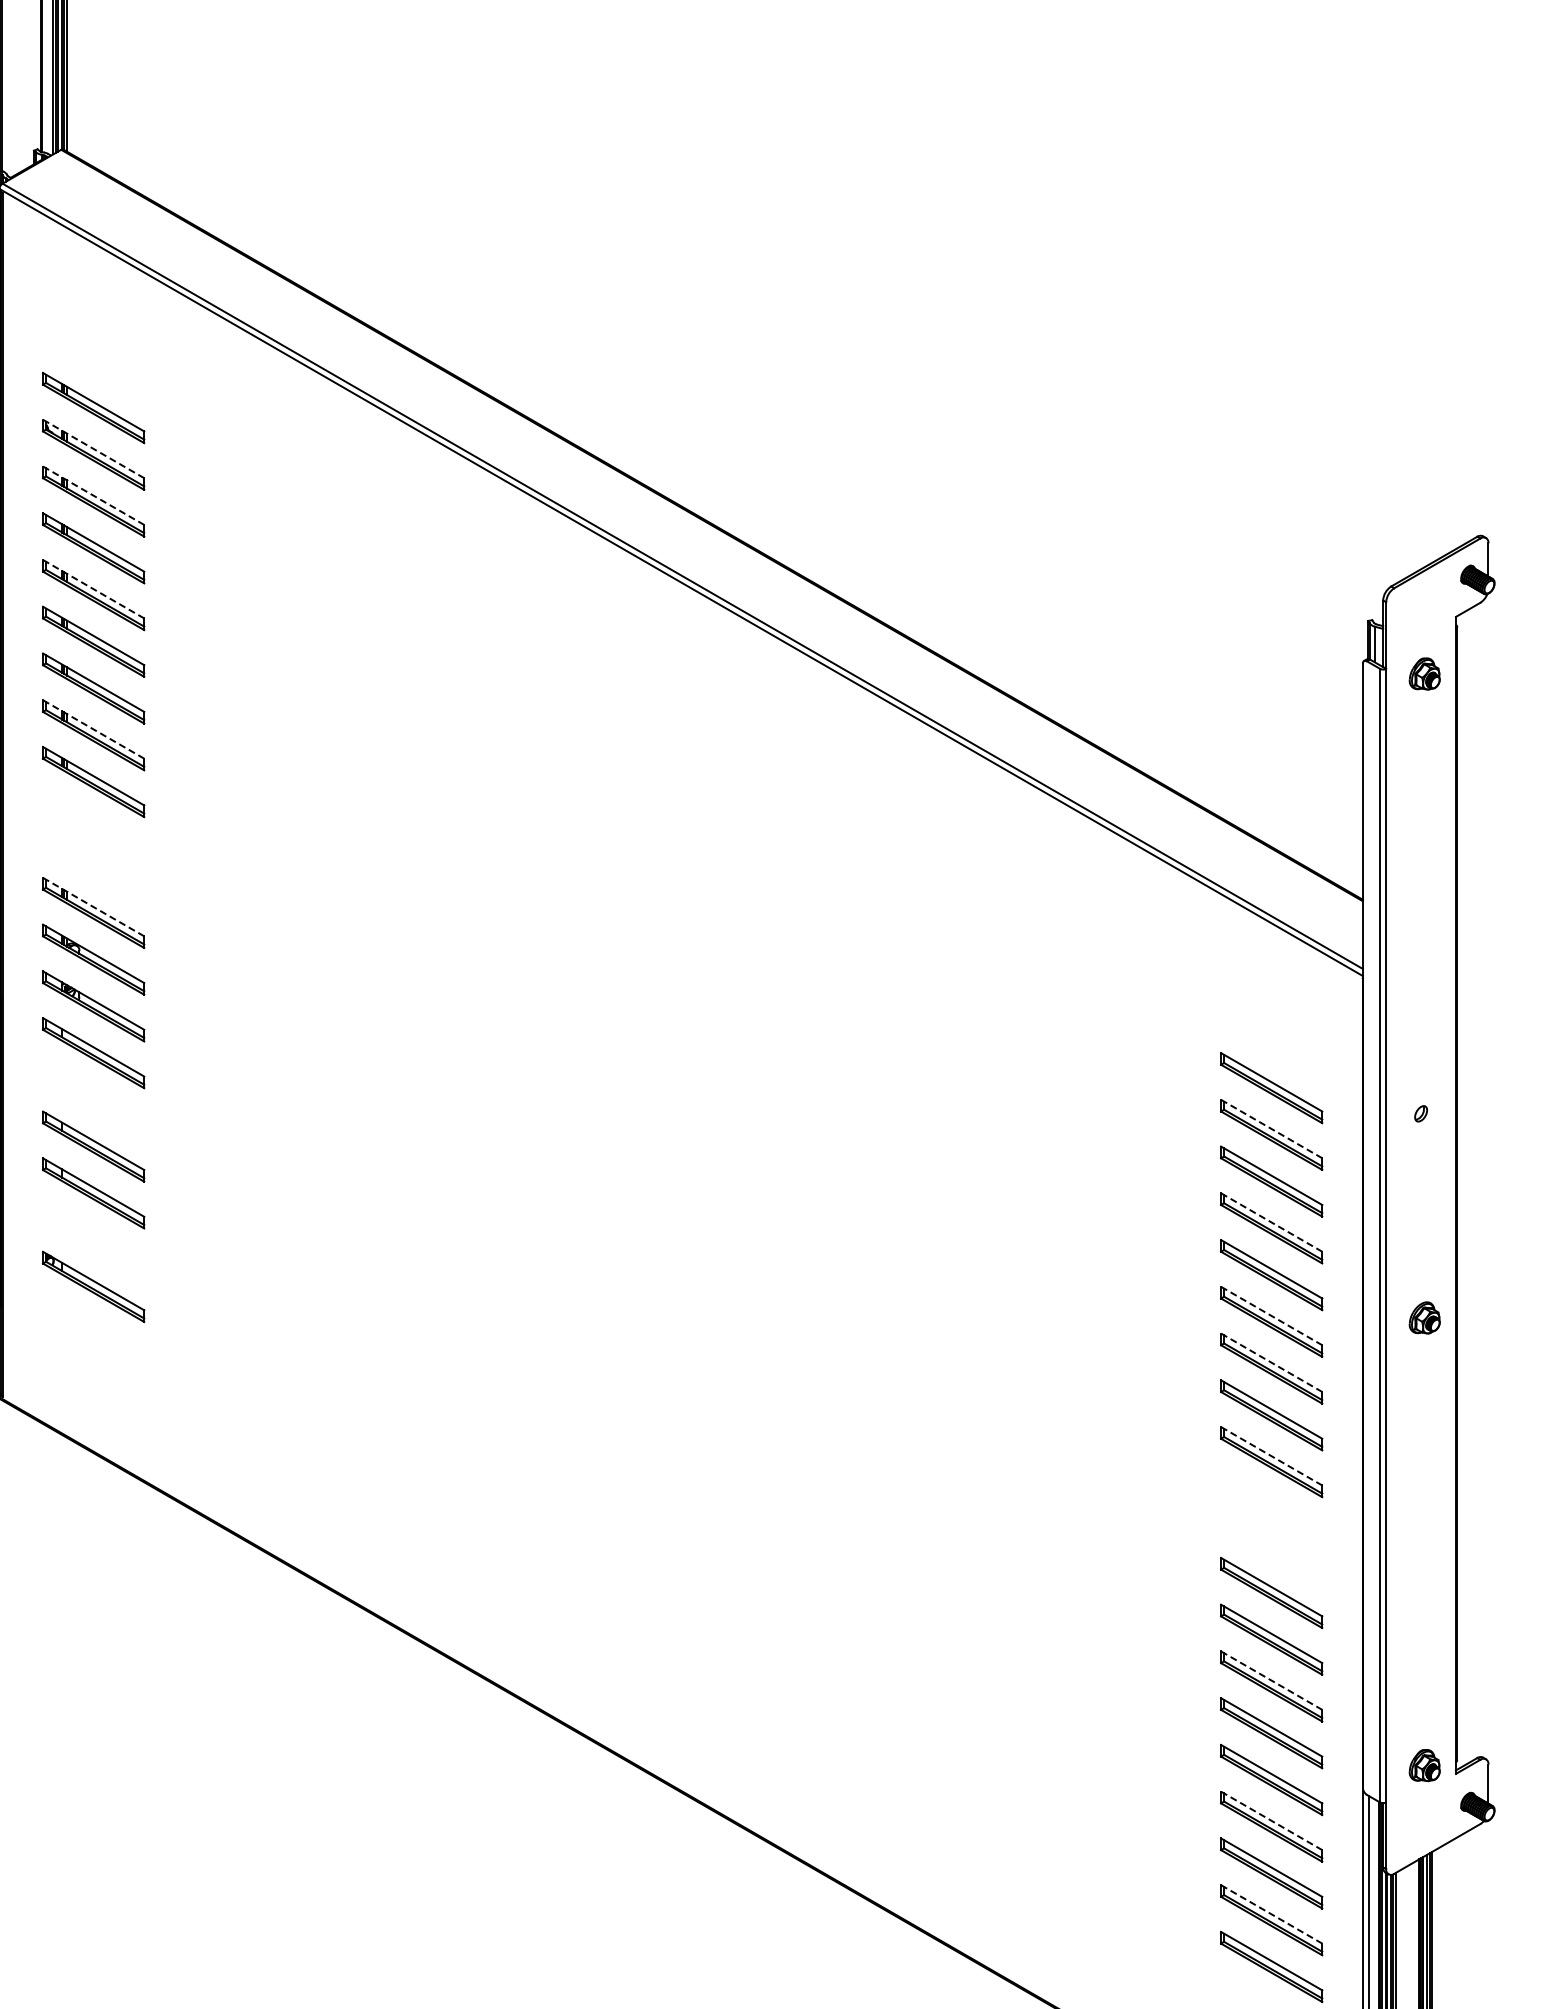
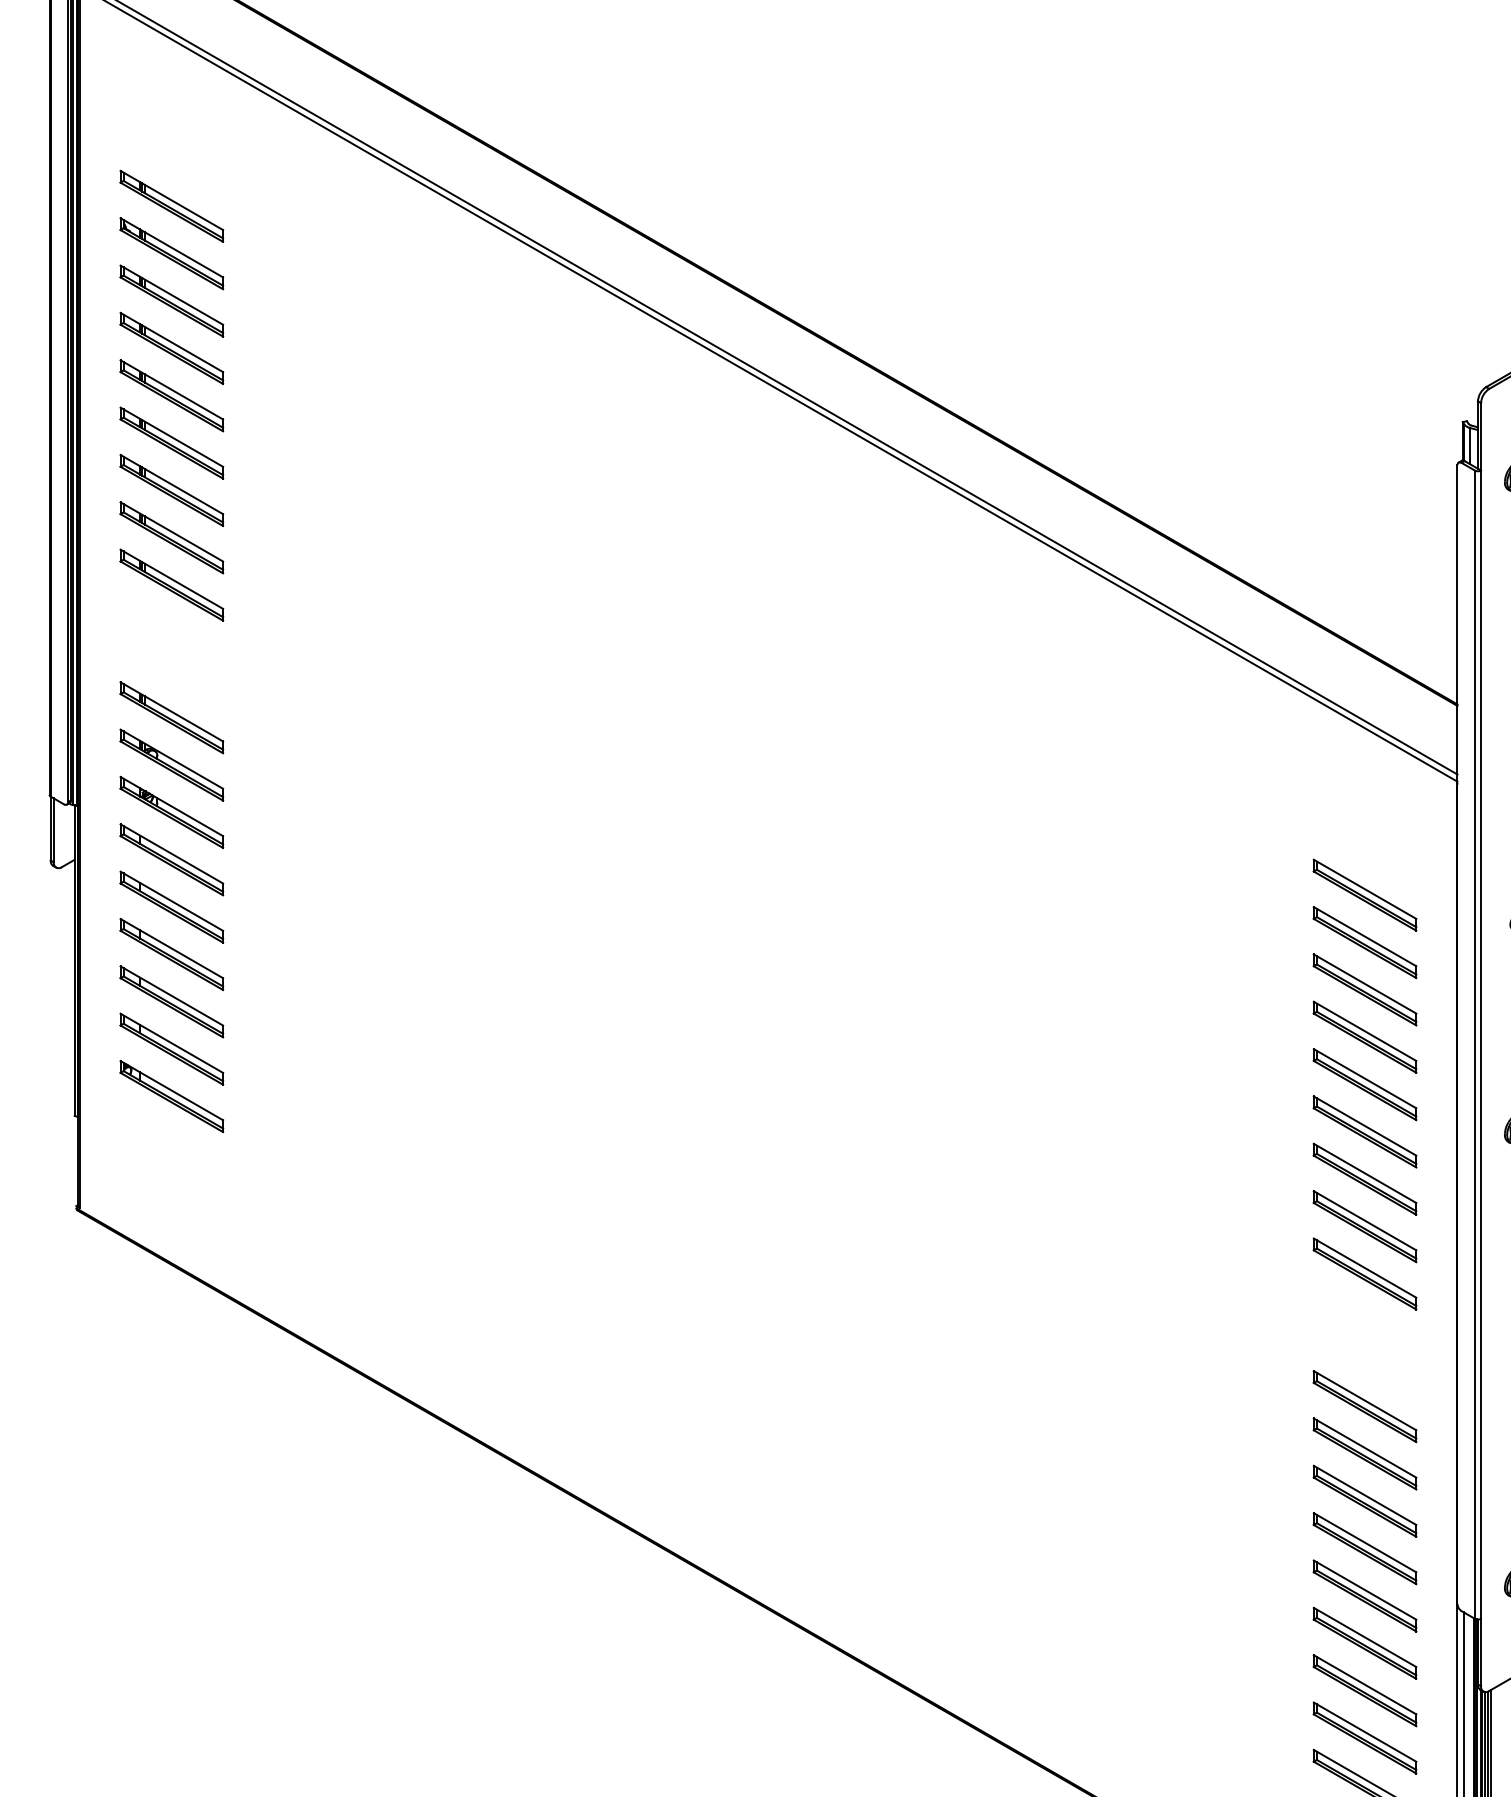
line: (94, 449) -> (172, 248), dashed -> solid
line: (94, 495) -> (172, 294), dashed -> solid
line: (94, 589) -> (172, 390), dashed -> solid
line: (94, 729) -> (172, 531), dashed -> solid
line: (94, 907) -> (172, 712), dashed -> solid
part: (93, 1099) -> (171, 906), added
line: (1272, 1129) -> (1365, 937), dashed -> solid
line: (1272, 1222) -> (1365, 1031), dashed -> solid
part: (93, 1240) -> (171, 1049), added
line: (1272, 1316) -> (1365, 1126), dashed -> solid
line: (1272, 1363) -> (1365, 1174), dashed -> solid
line: (1272, 1456) -> (1365, 1268), dashed -> solid
line: (1272, 1680) -> (1365, 1495), dashed -> solid
line: (1272, 1821) -> (1365, 1638), dashed -> solid
line: (1272, 1914) -> (1365, 1732), dashed -> solid

